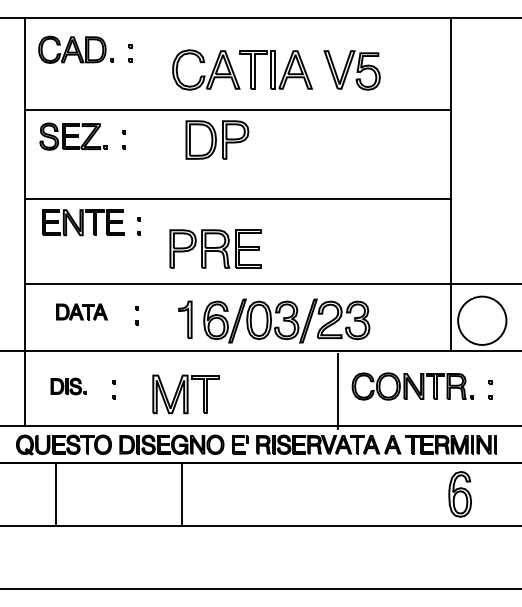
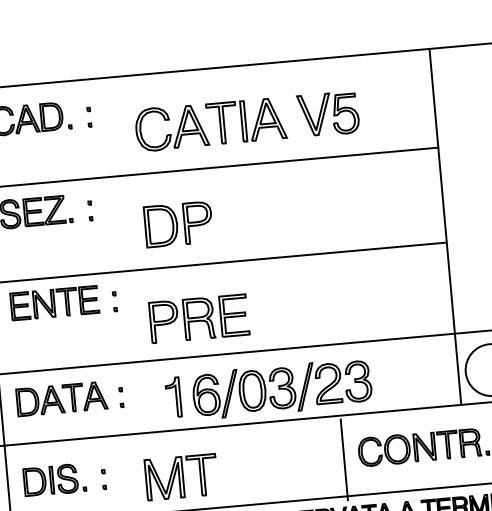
part: (217, 139) -> (178, 223), moved
part: (81, 311) -> (61, 398), size x1.67
part: (68, 386) -> (54, 480), size x1.67

